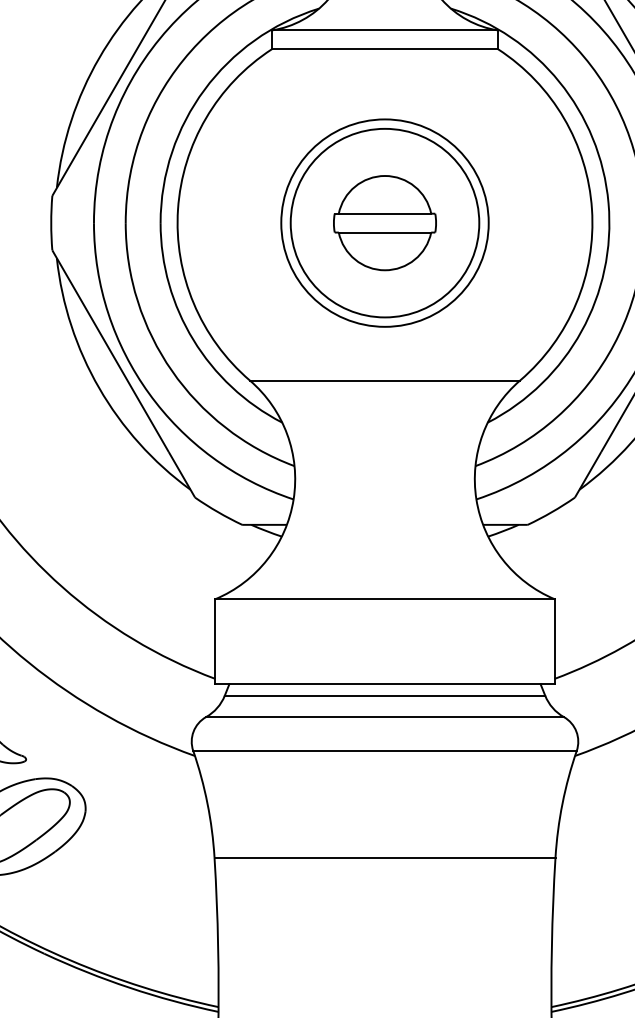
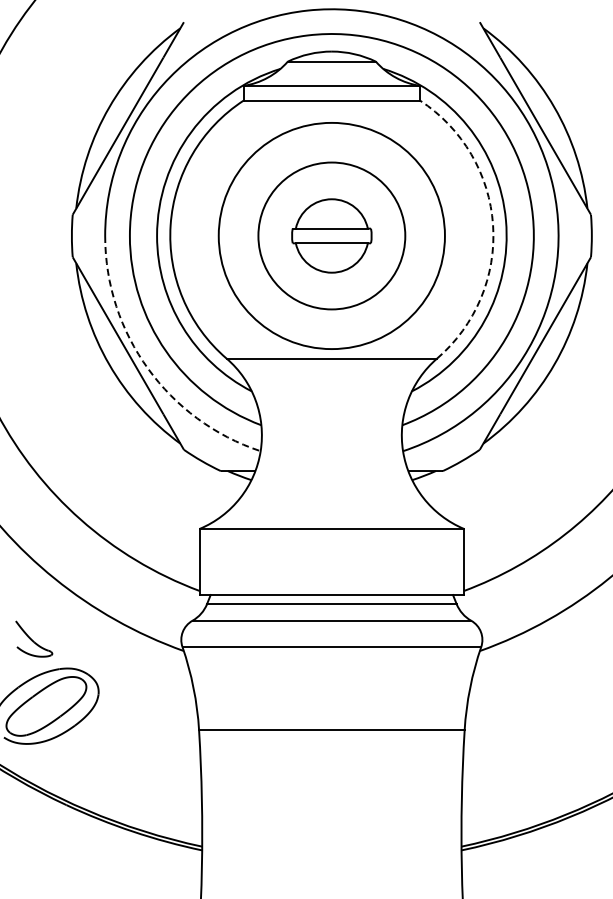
arc: (592, 209) -> (493, 225), solid -> dashed
circle: (384, 222) -> (331, 235), size x1.4
arc: (149, 393) -> (148, 368), solid -> dashed

